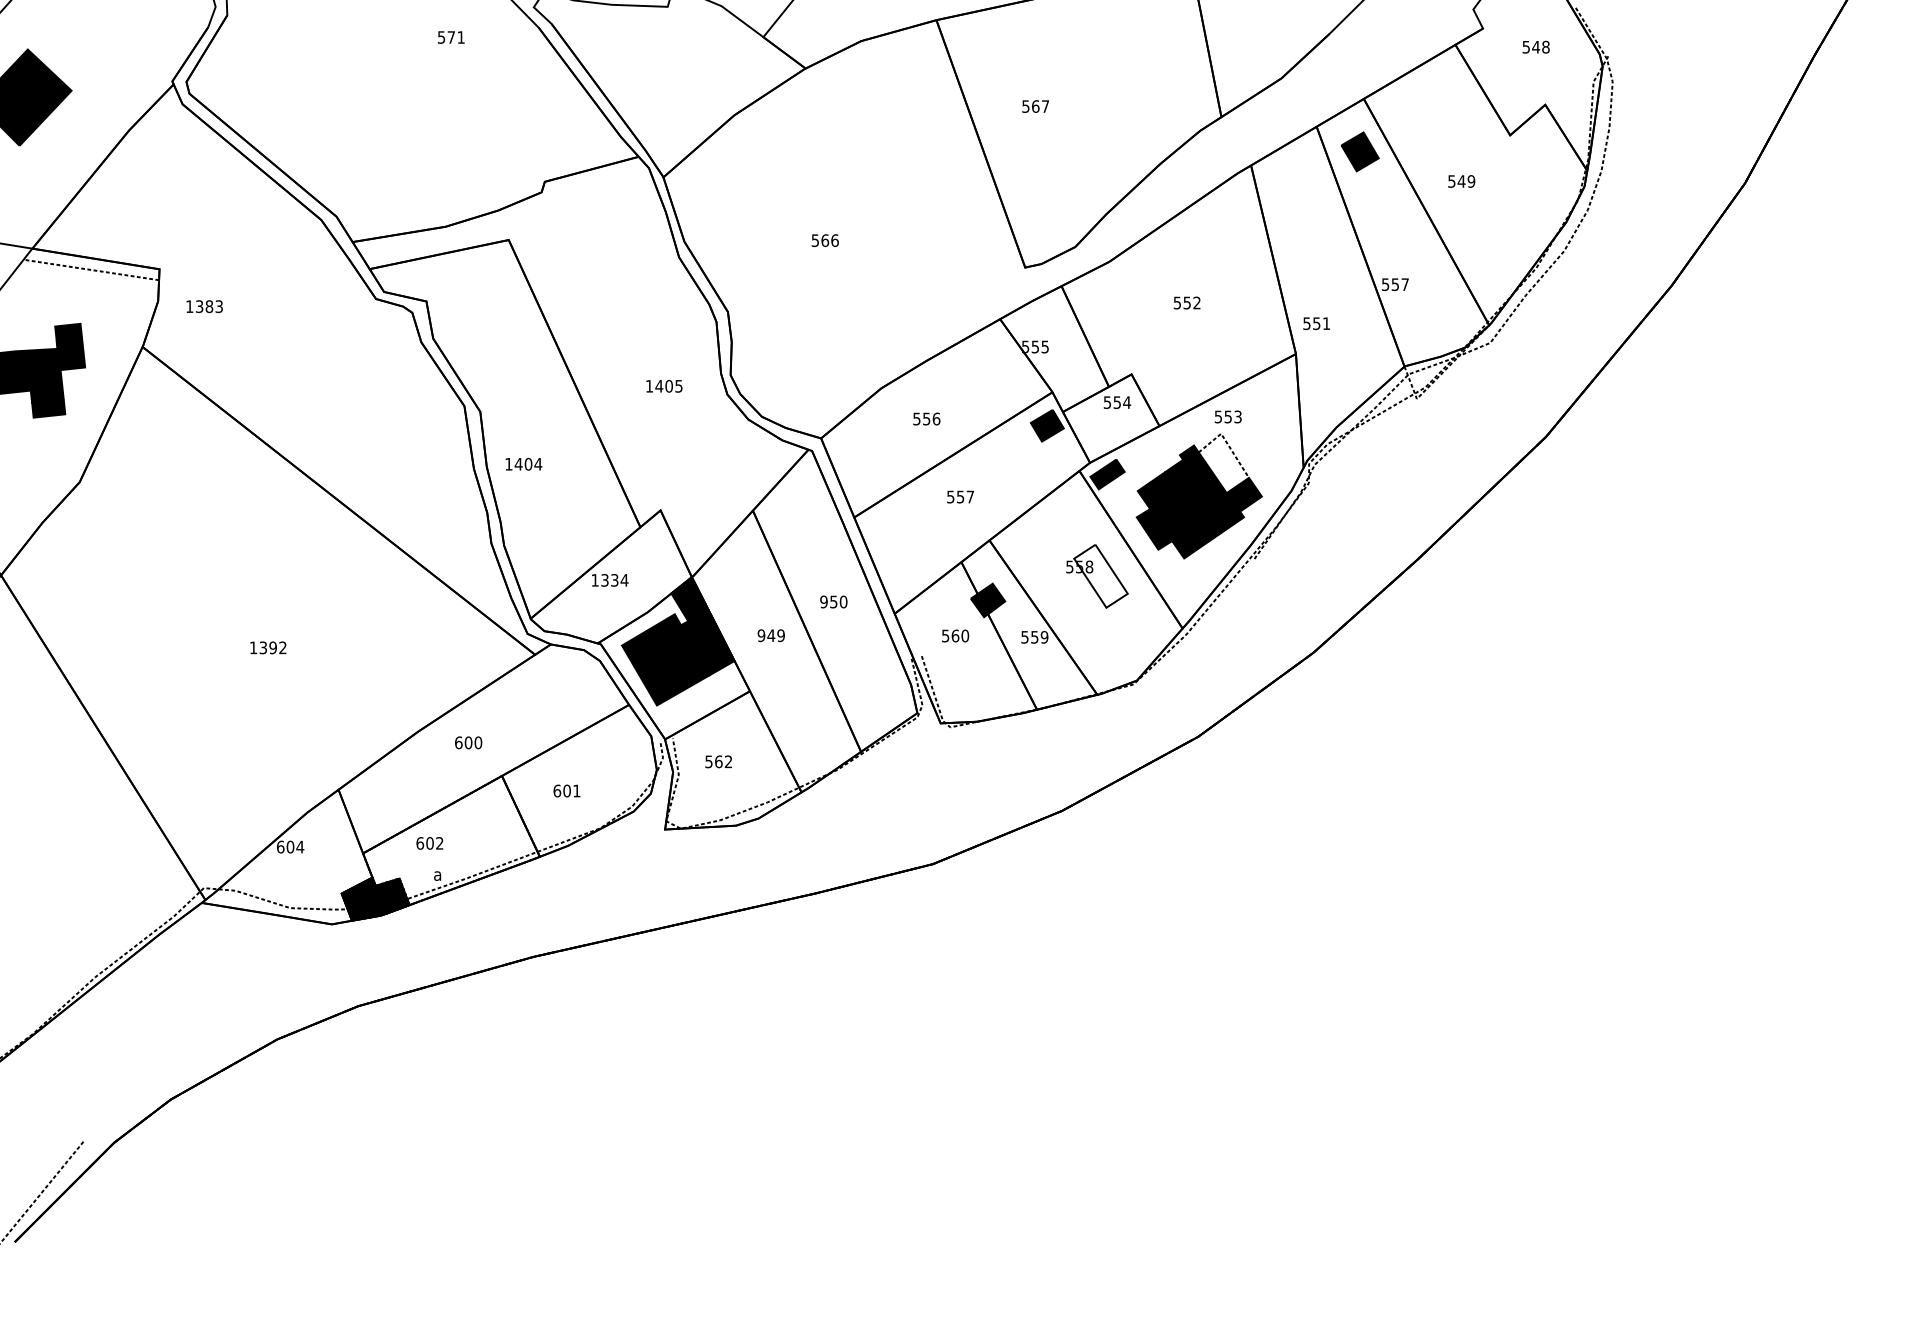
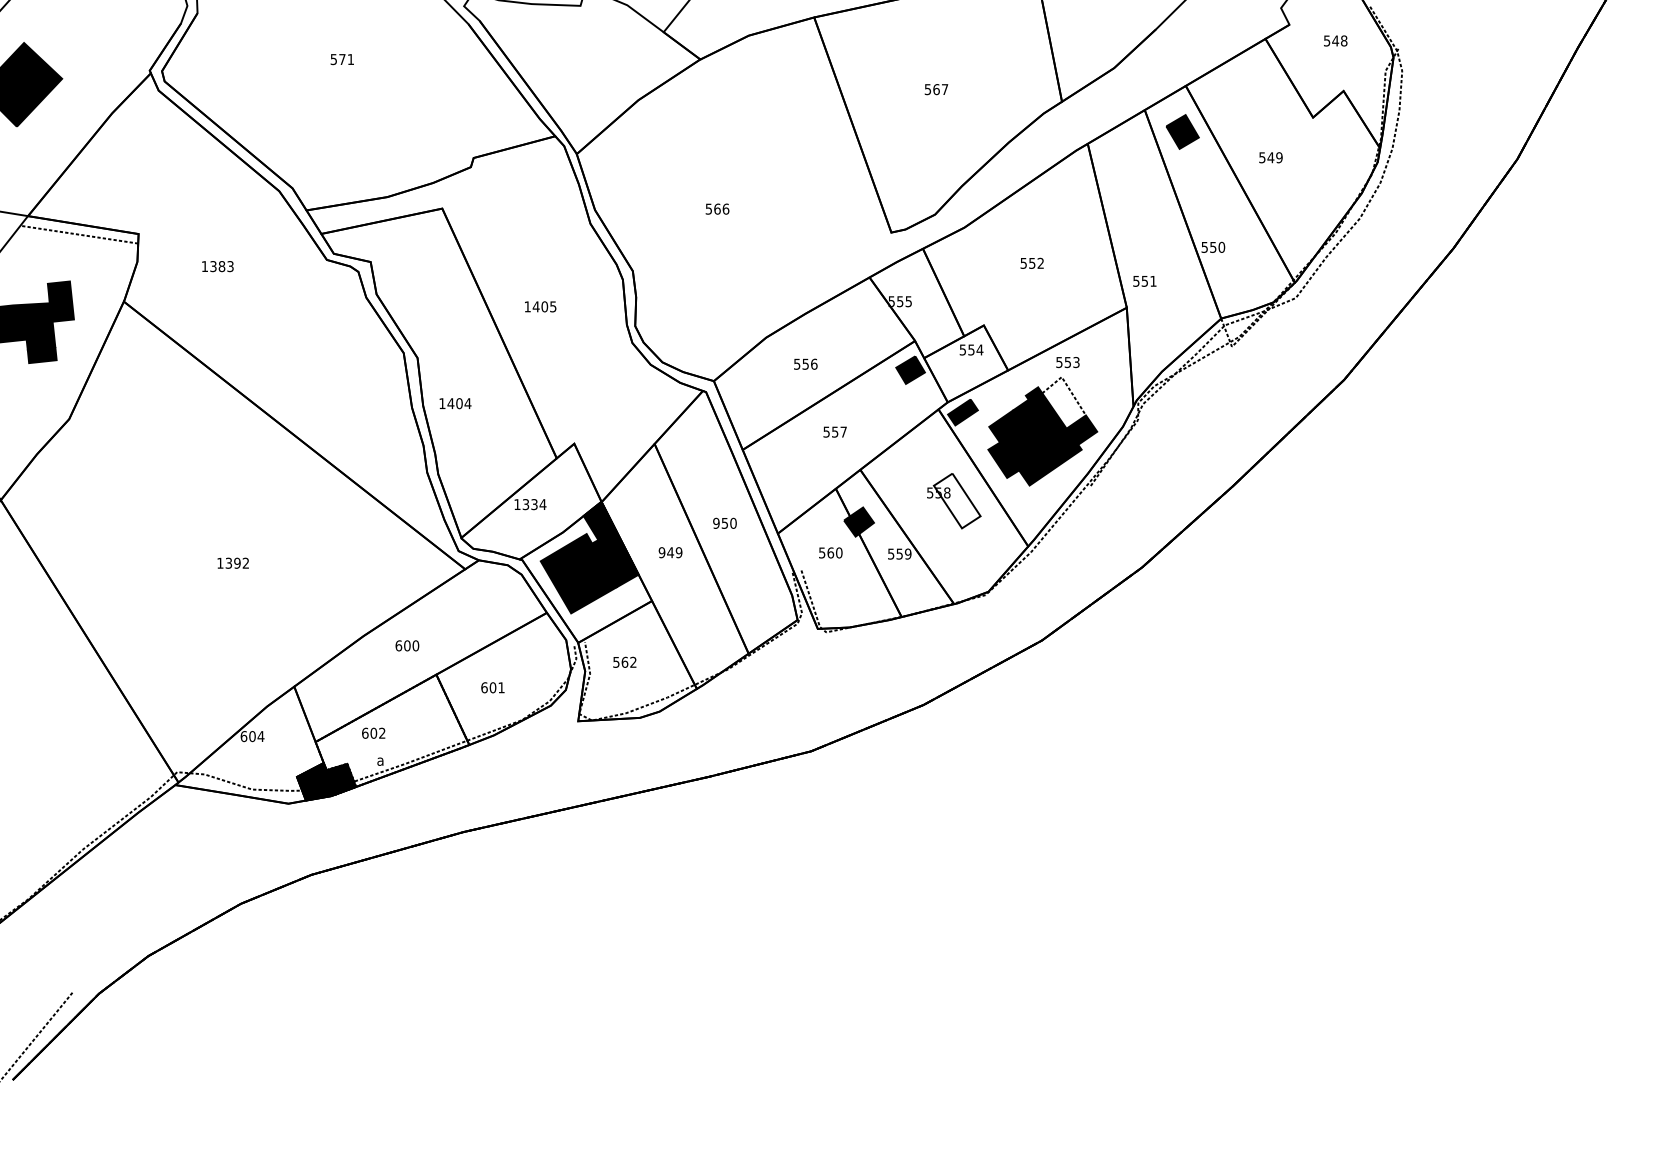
text: (450, 37) -> (341, 59), moved
text: (1035, 106) -> (936, 89), moved
text: (1404, 283) -> (1221, 246), 557 -> 550
text: (204, 306) -> (217, 266), moved
text: (664, 385) -> (540, 306), moved

